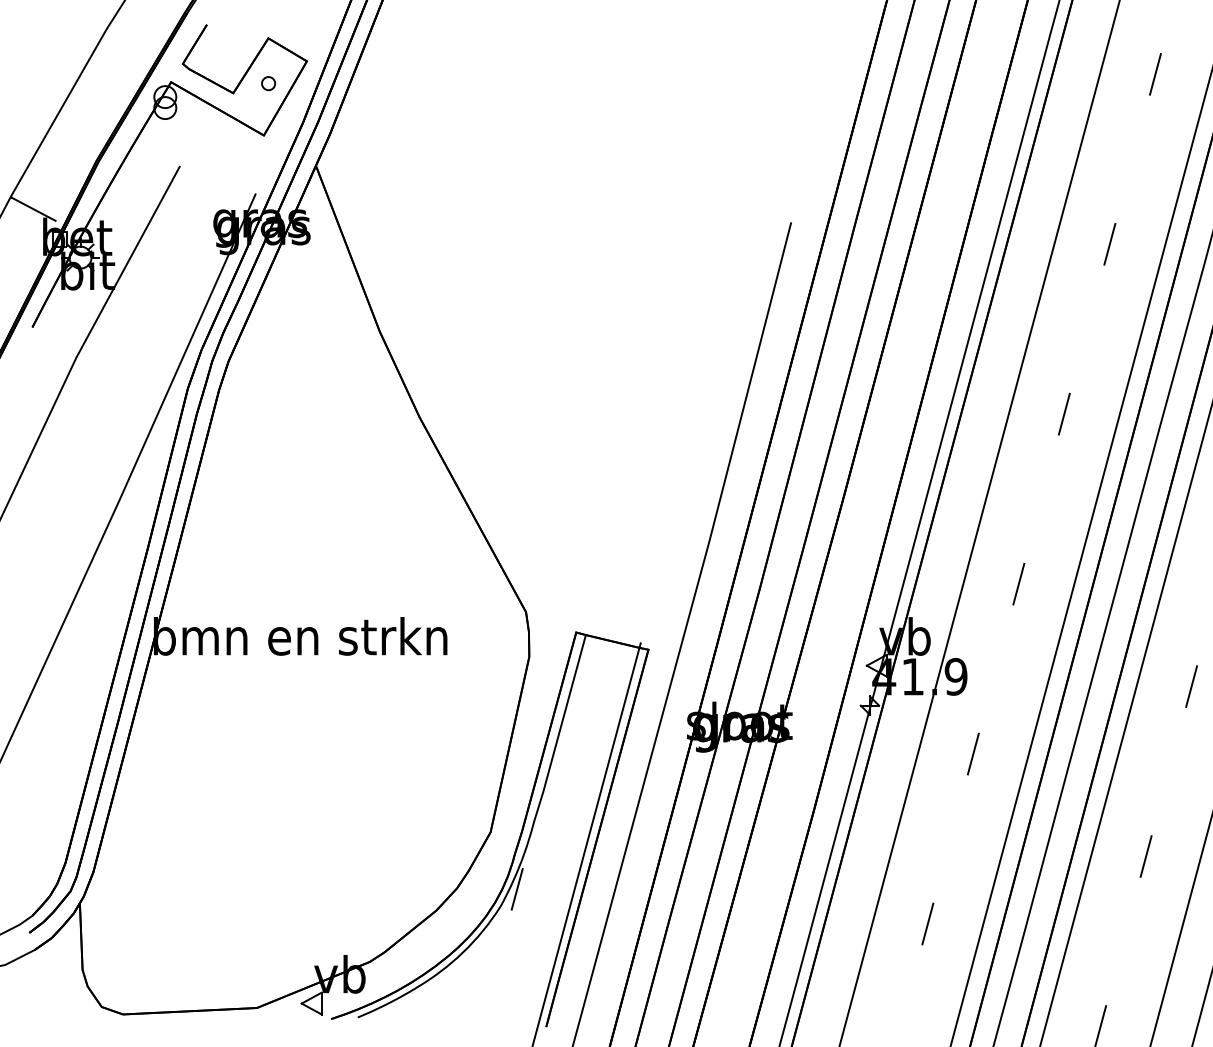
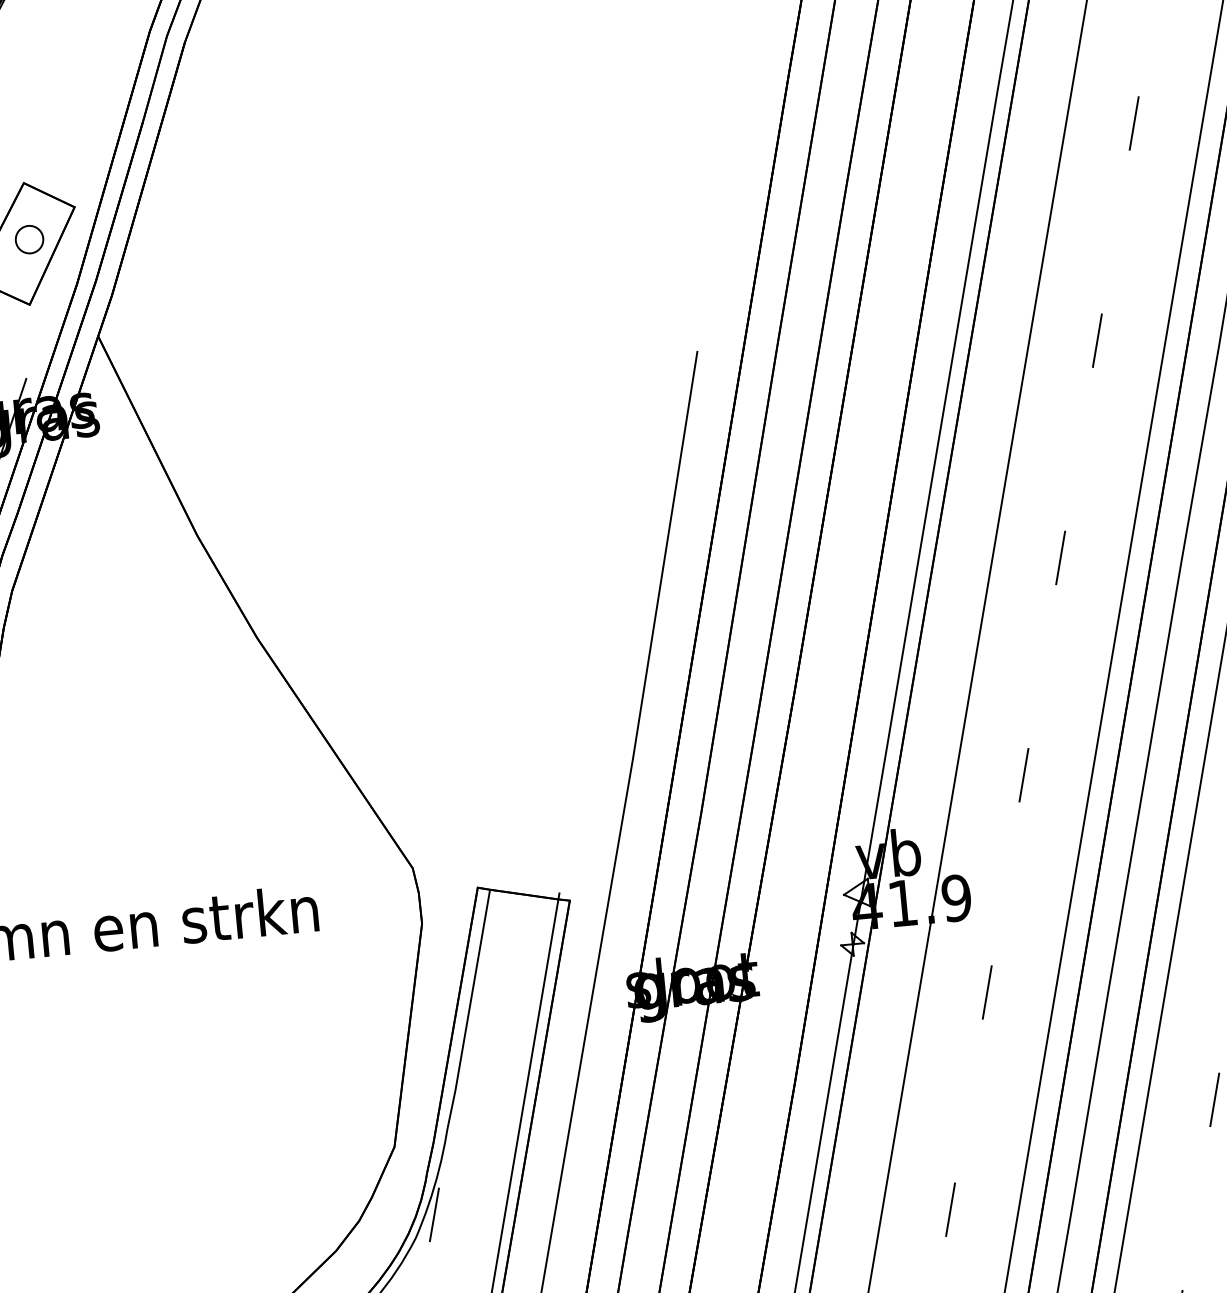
part: (268, 83) -> (29, 239), size x1.67

